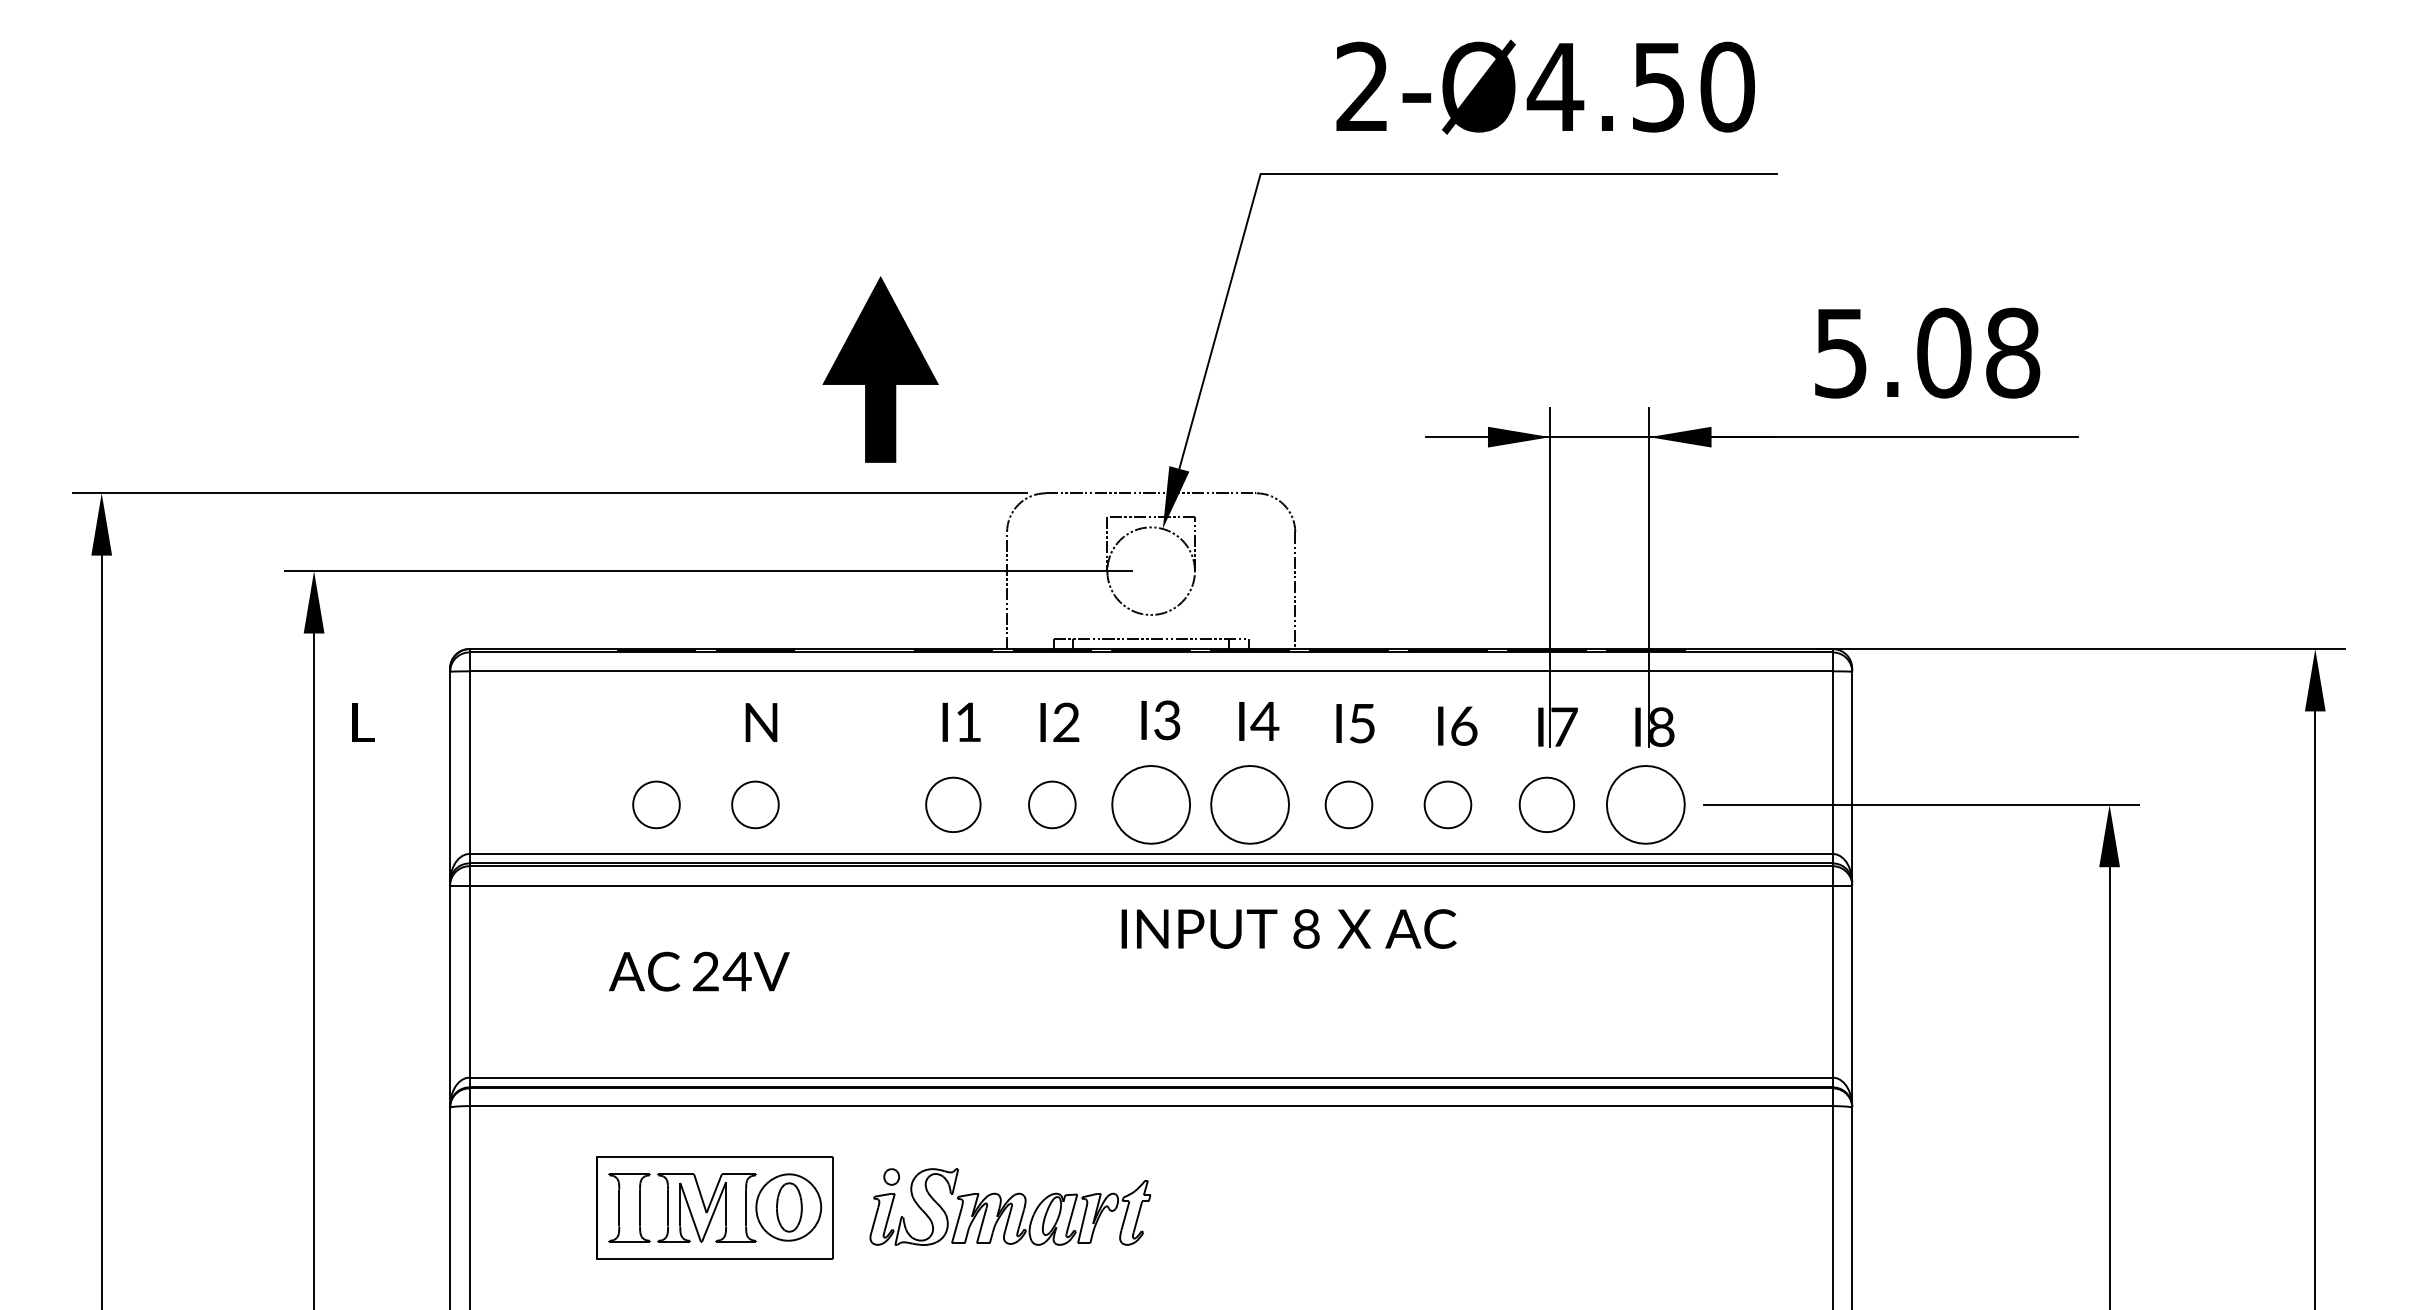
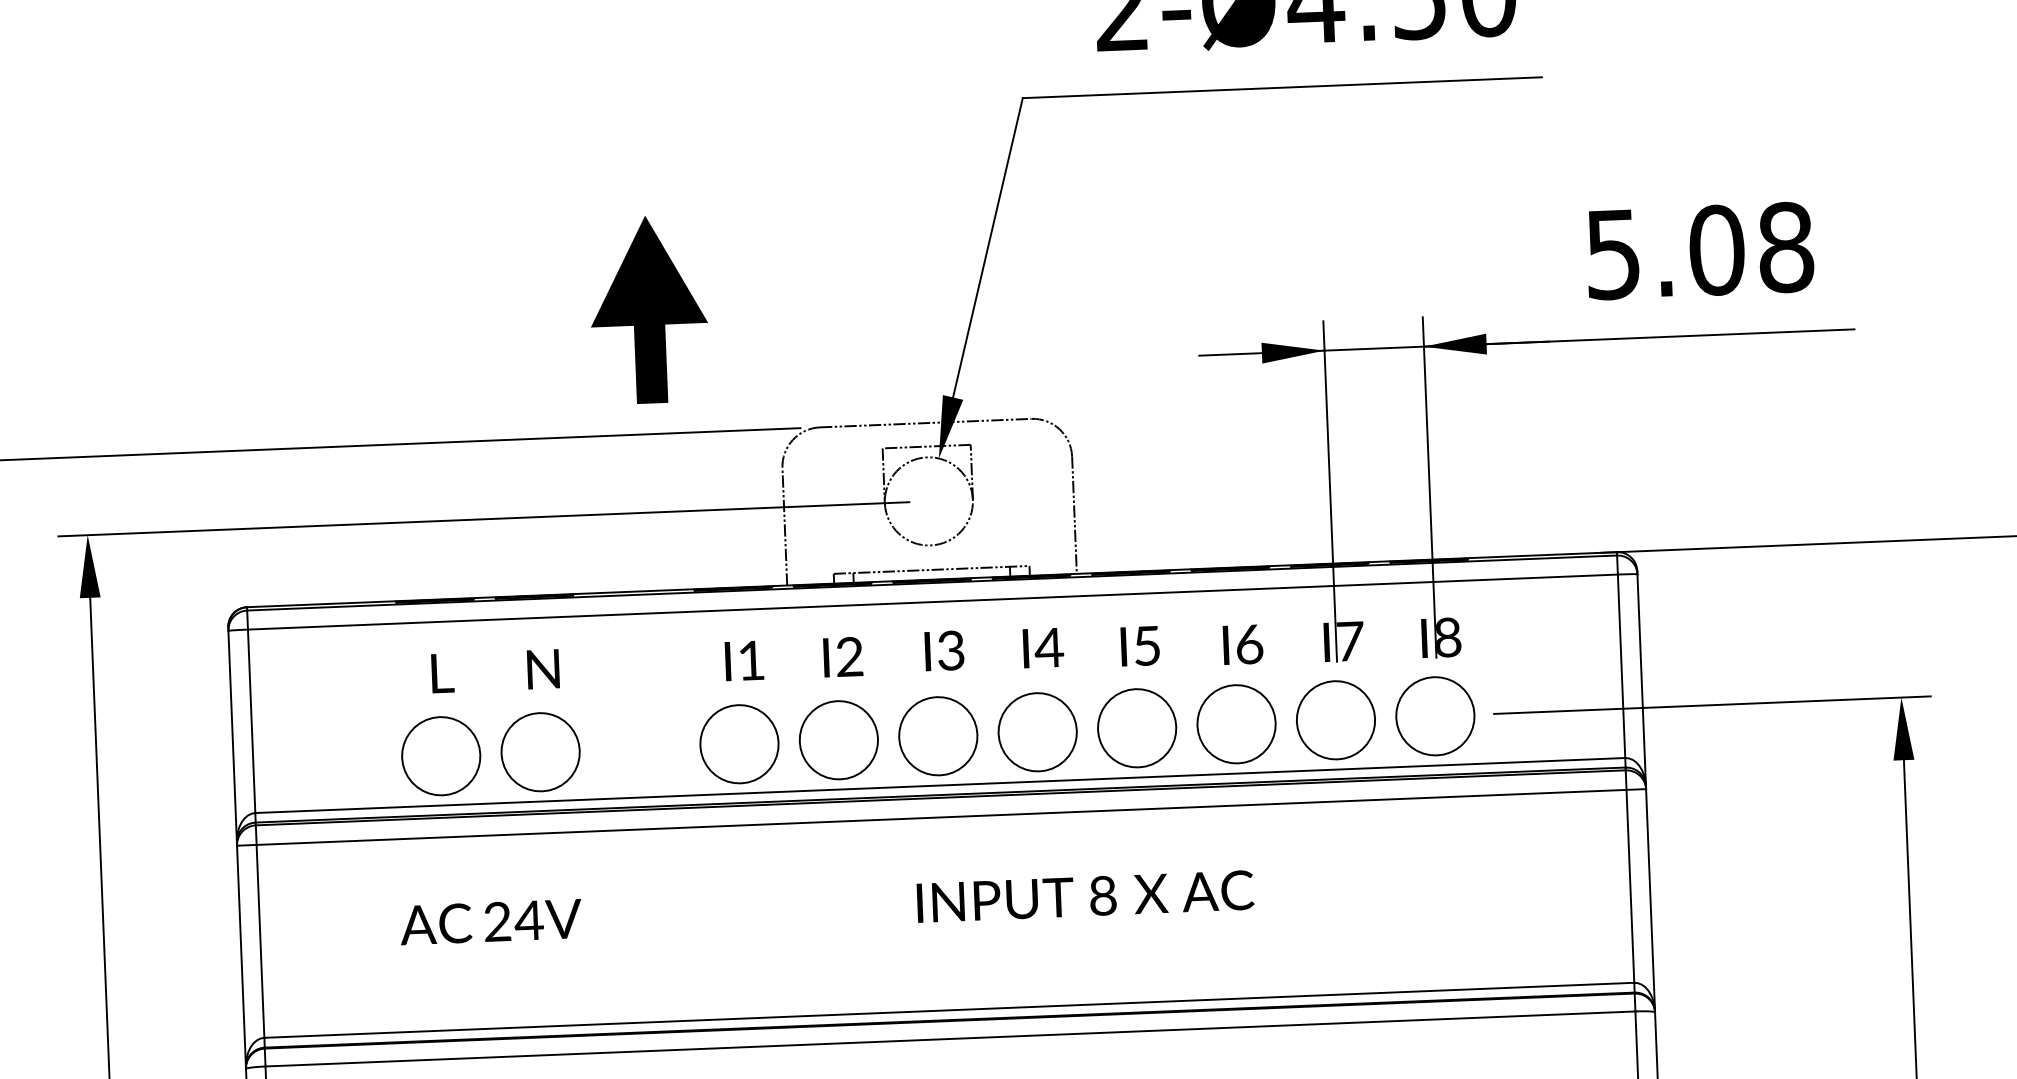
text: (363, 722) -> (442, 673), moved
part: (656, 804) -> (441, 755), size x1.67
part: (755, 804) -> (540, 751), size x1.67
part: (953, 804) -> (739, 743), size x1.43
part: (1052, 804) -> (839, 739), size x1.67
part: (1348, 804) -> (1136, 727), size x1.67
part: (1447, 804) -> (1236, 723), size x1.67
part: (1546, 804) -> (1335, 719), size x1.43
text: (1288, 928) -> (1084, 896), moved

